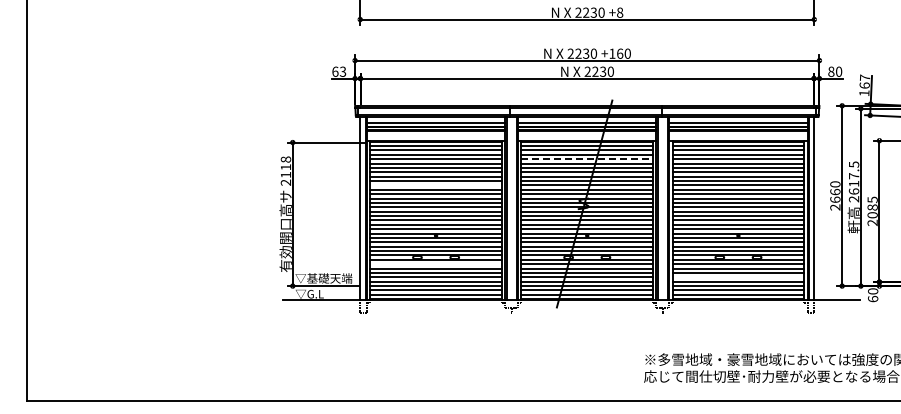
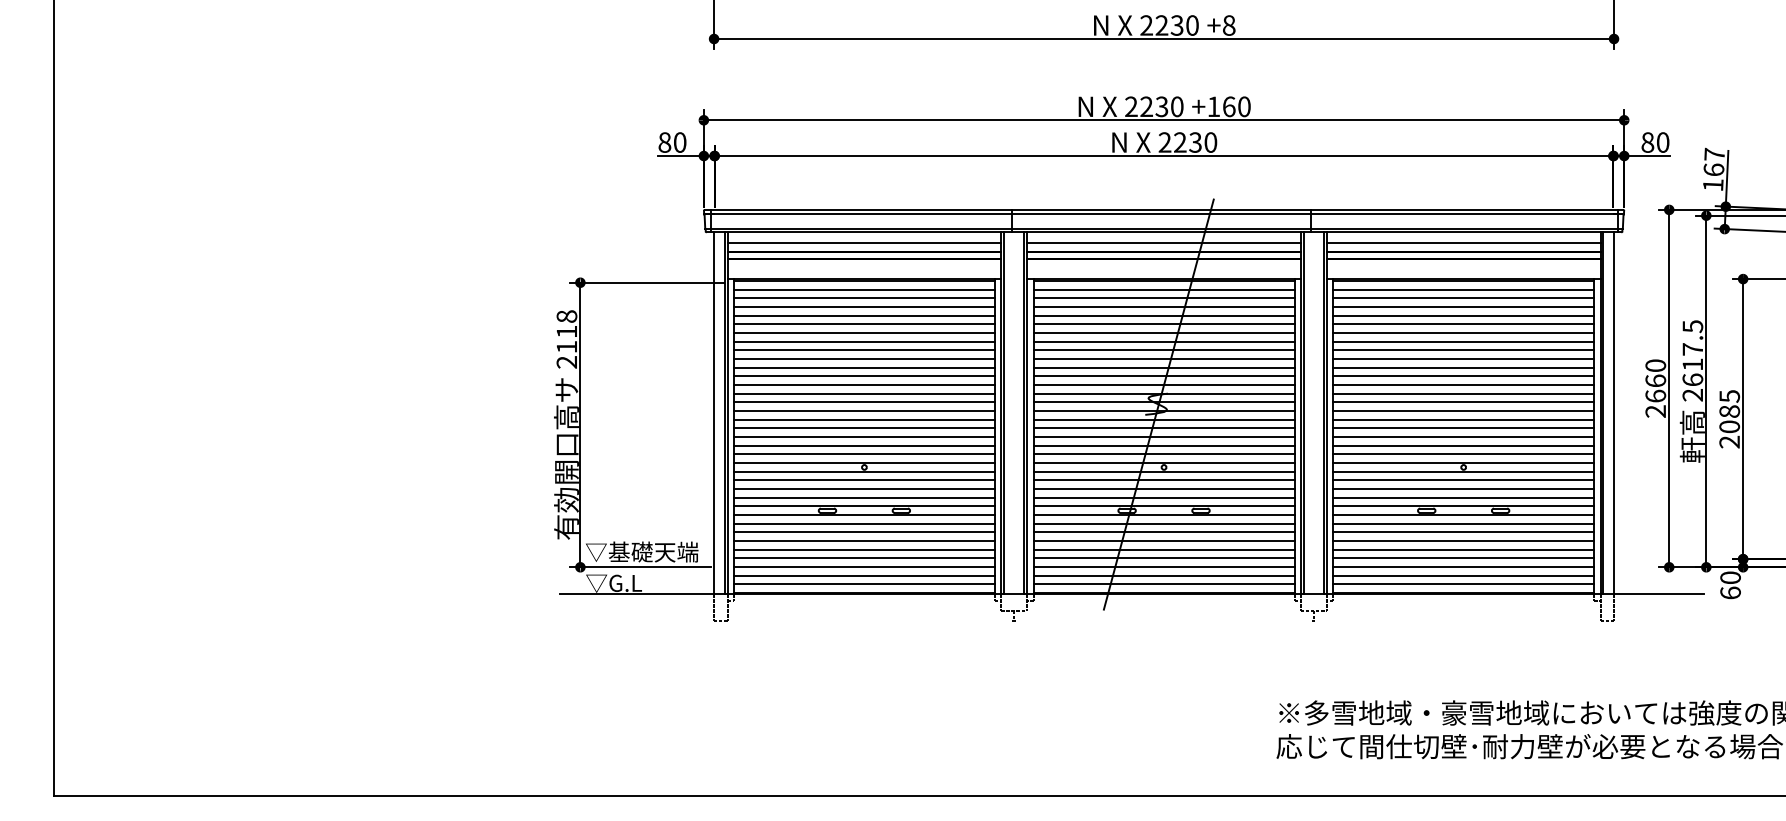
text: (339, 71) -> (673, 141), 63 -> 80
line: (587, 159) -> (1164, 316), dashed -> solid
line: (435, 185) -> (863, 367), added
line: (435, 264) -> (863, 524), added
line: (738, 277) -> (1463, 550), added

